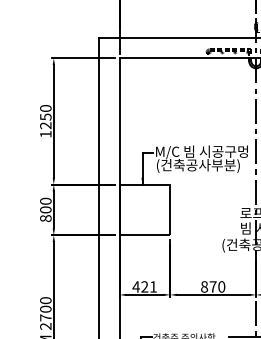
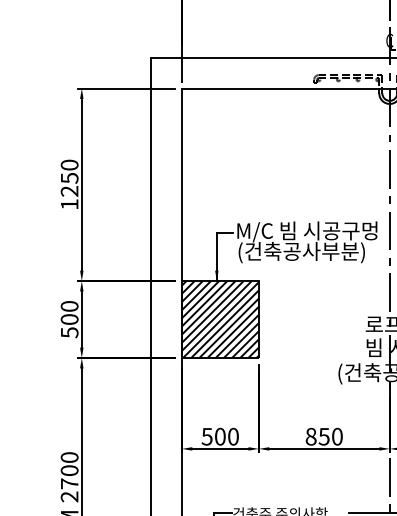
hatch: (144, 209) -> (219, 318), added
text: (45, 218) -> (69, 332), 800 -> 500
text: (144, 286) -> (219, 436), 421 -> 500
text: (212, 286) -> (323, 436), 870 -> 850

